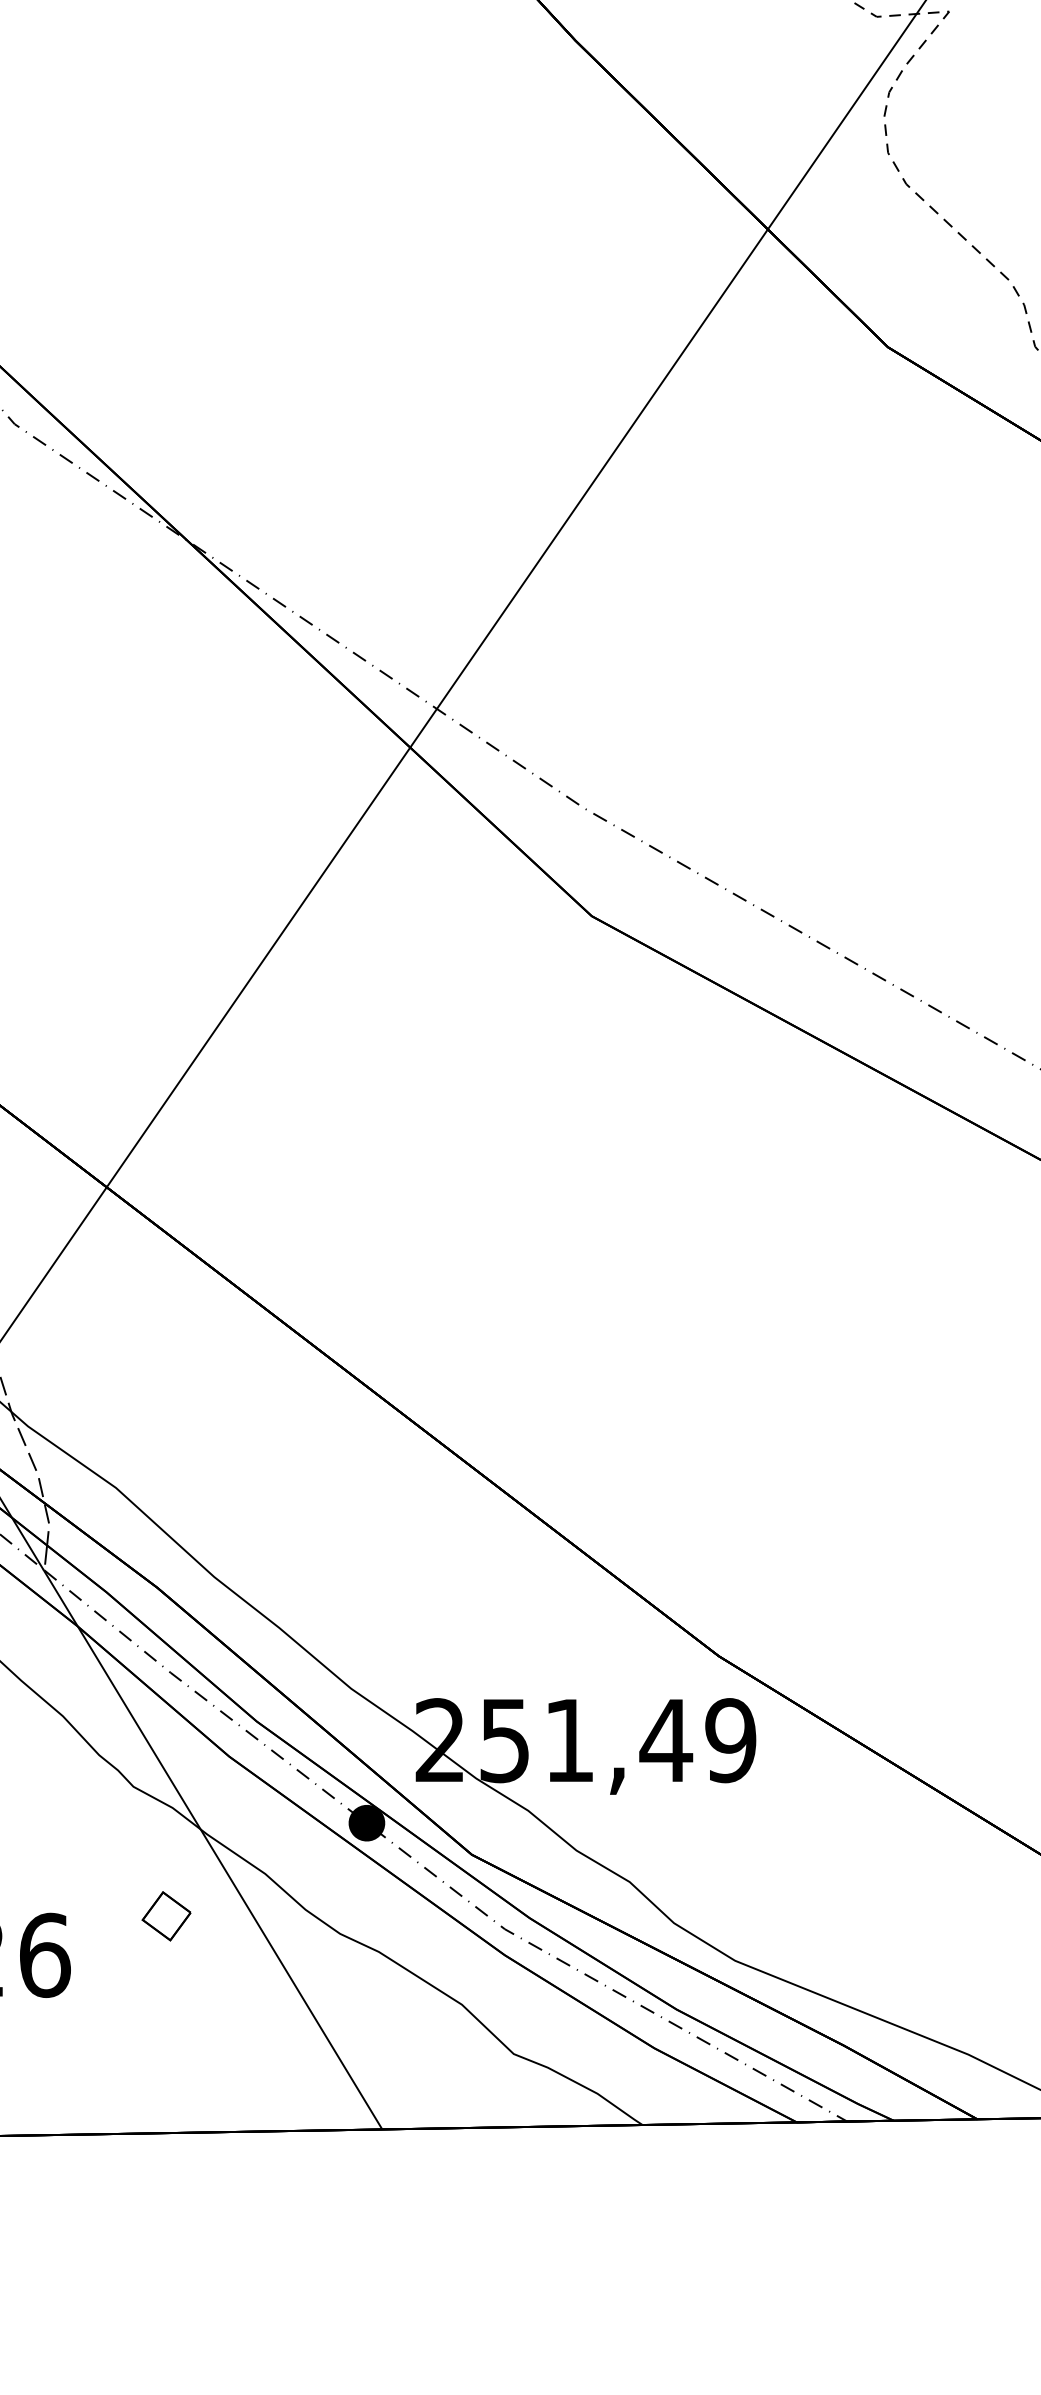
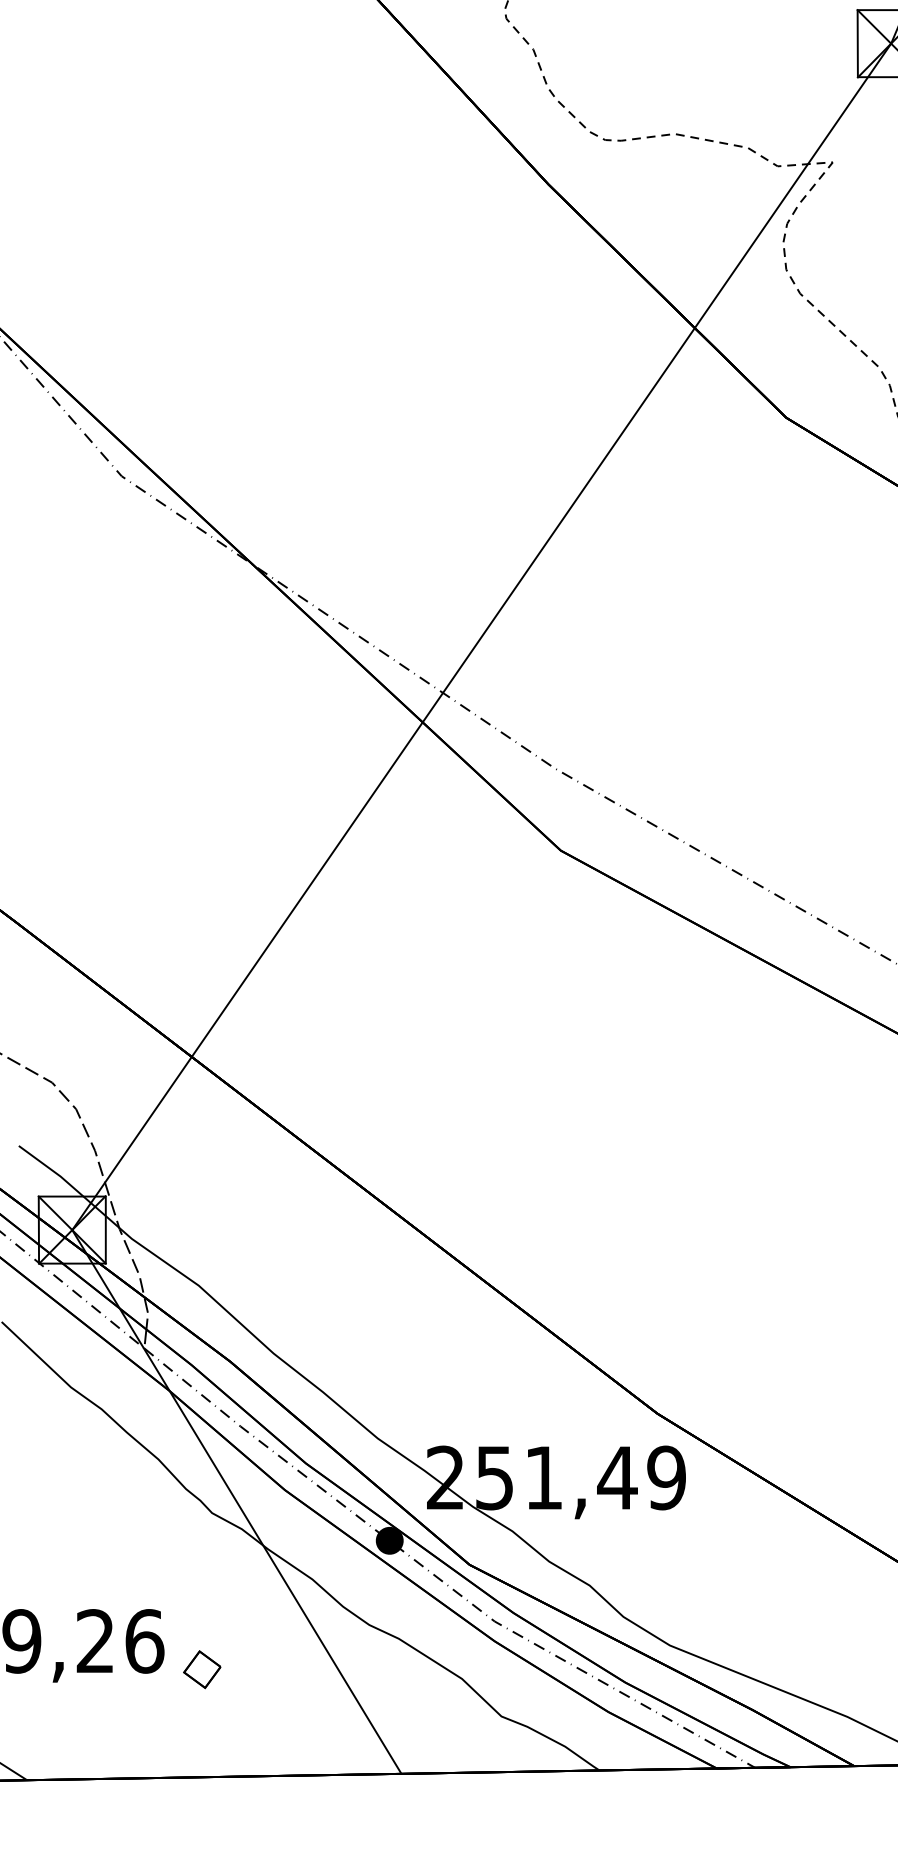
part: (166, 1916) -> (202, 1669), moved

